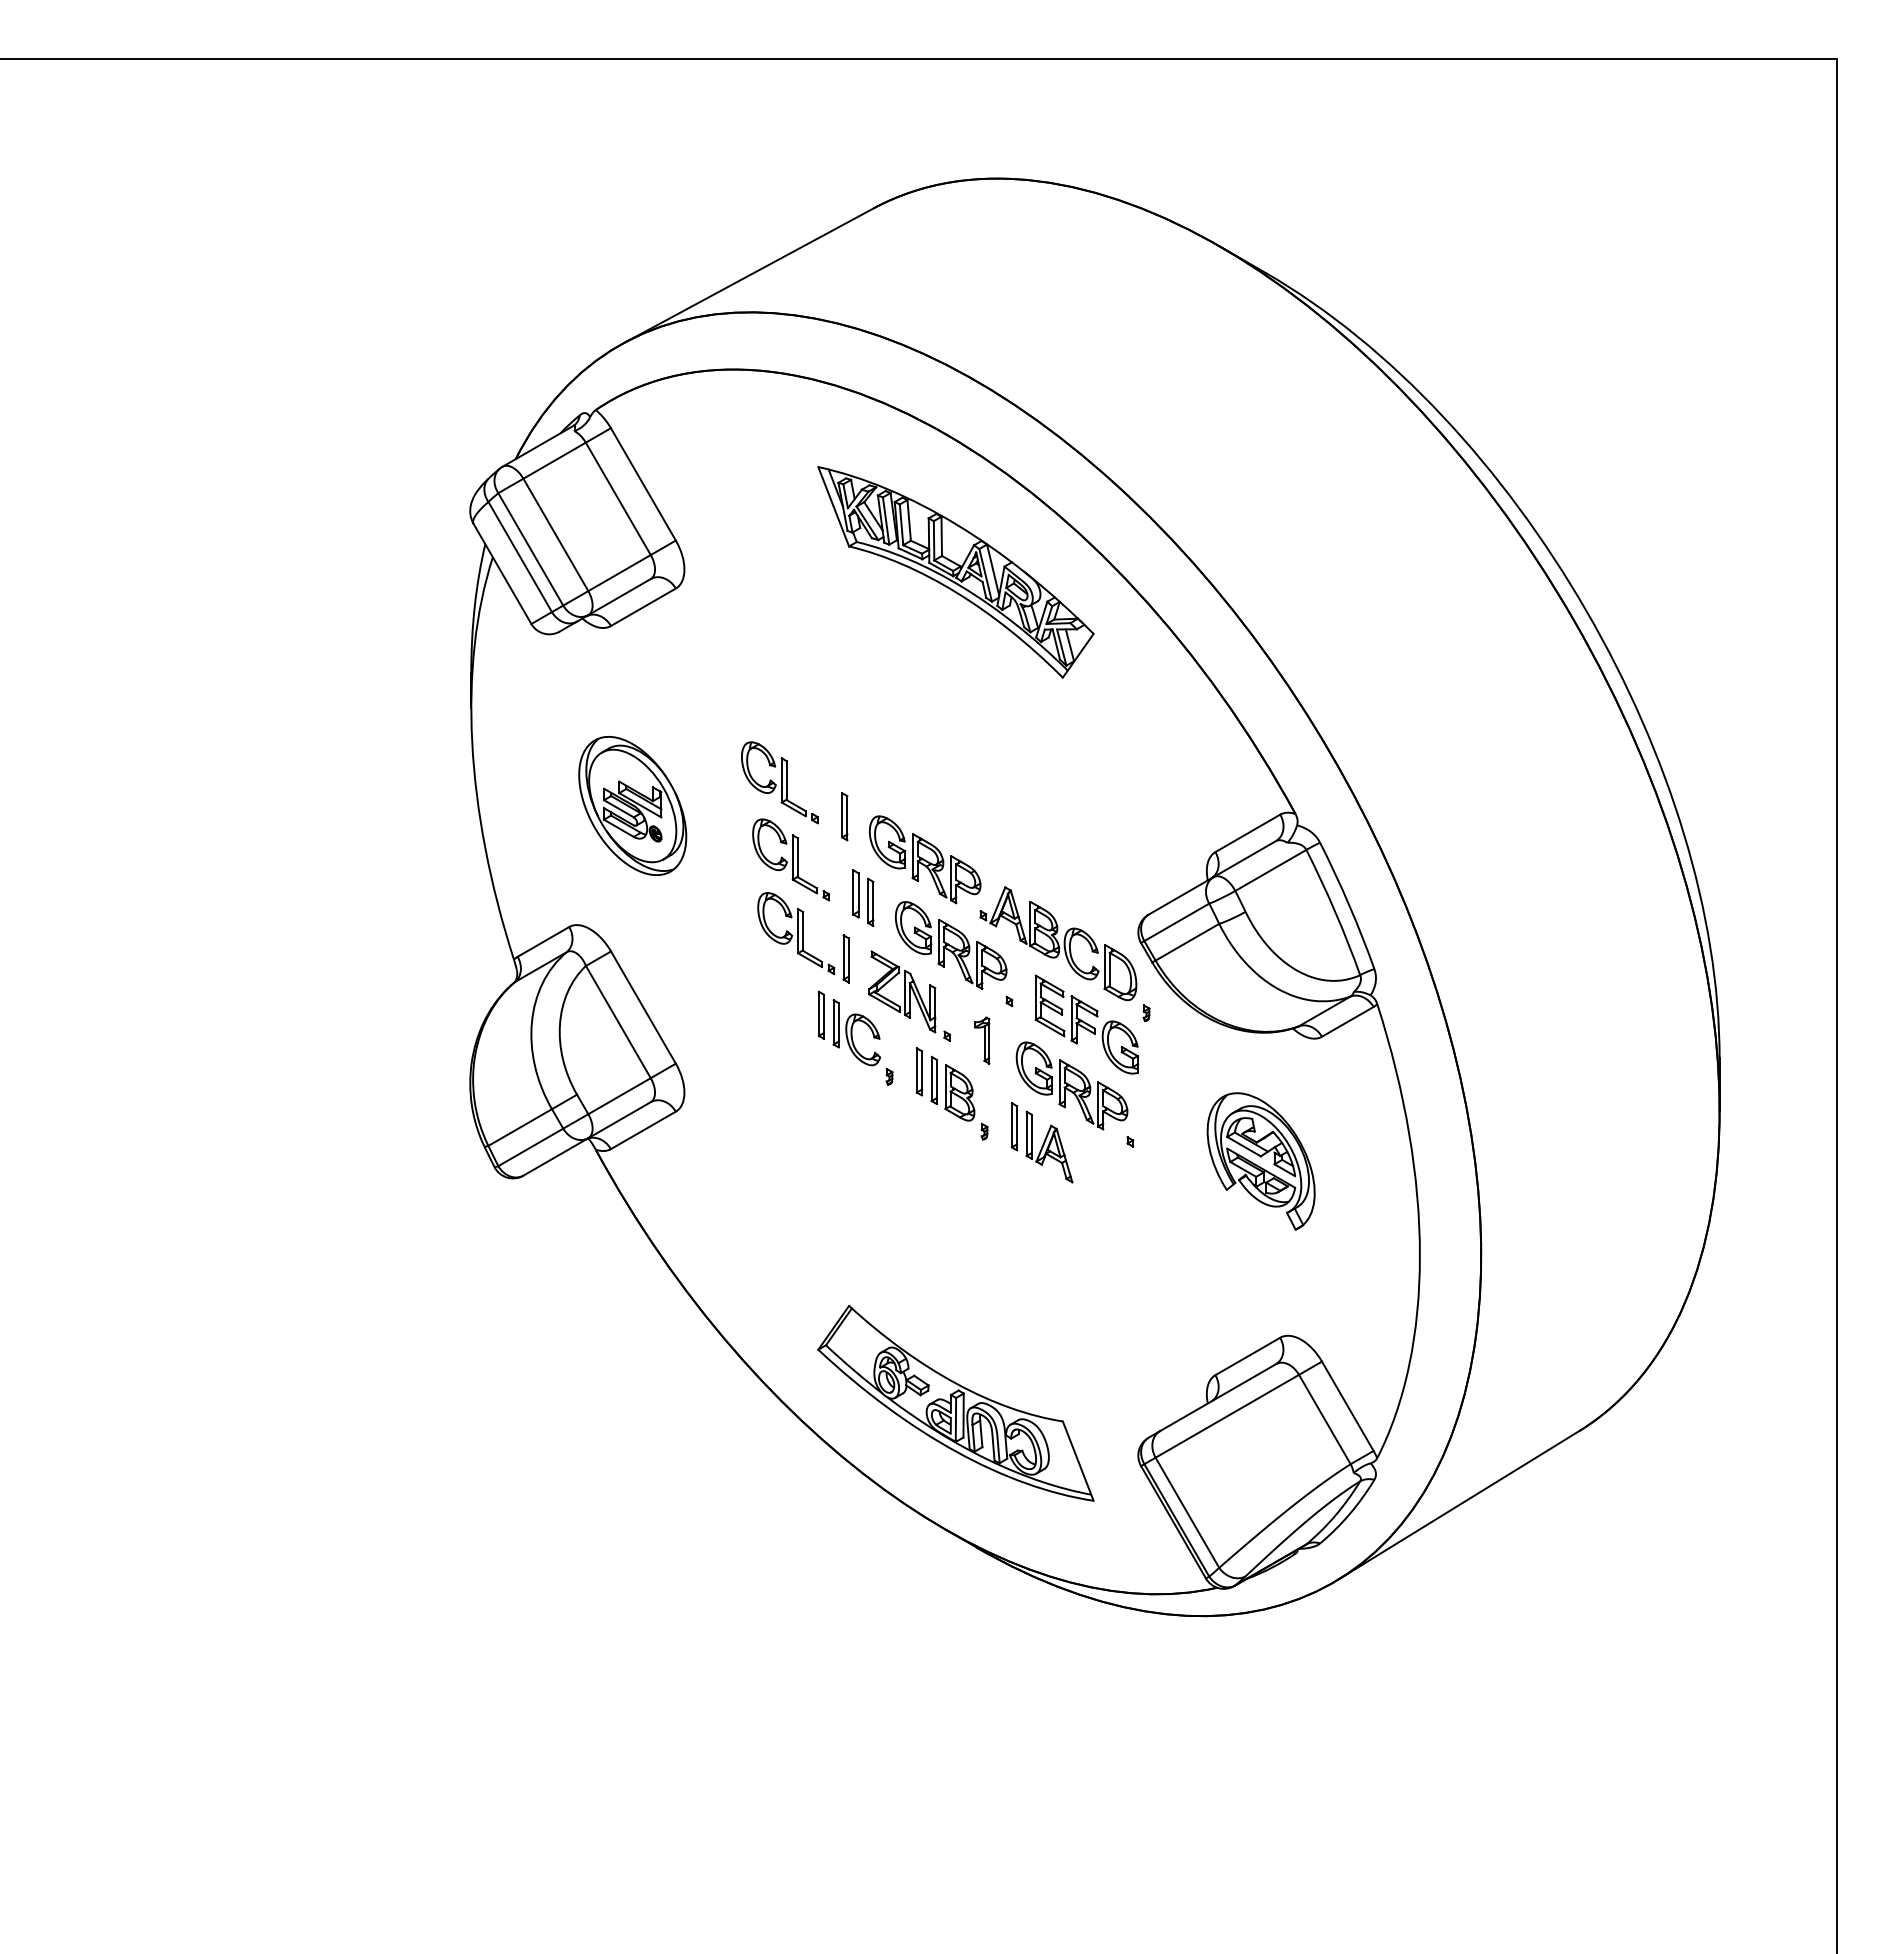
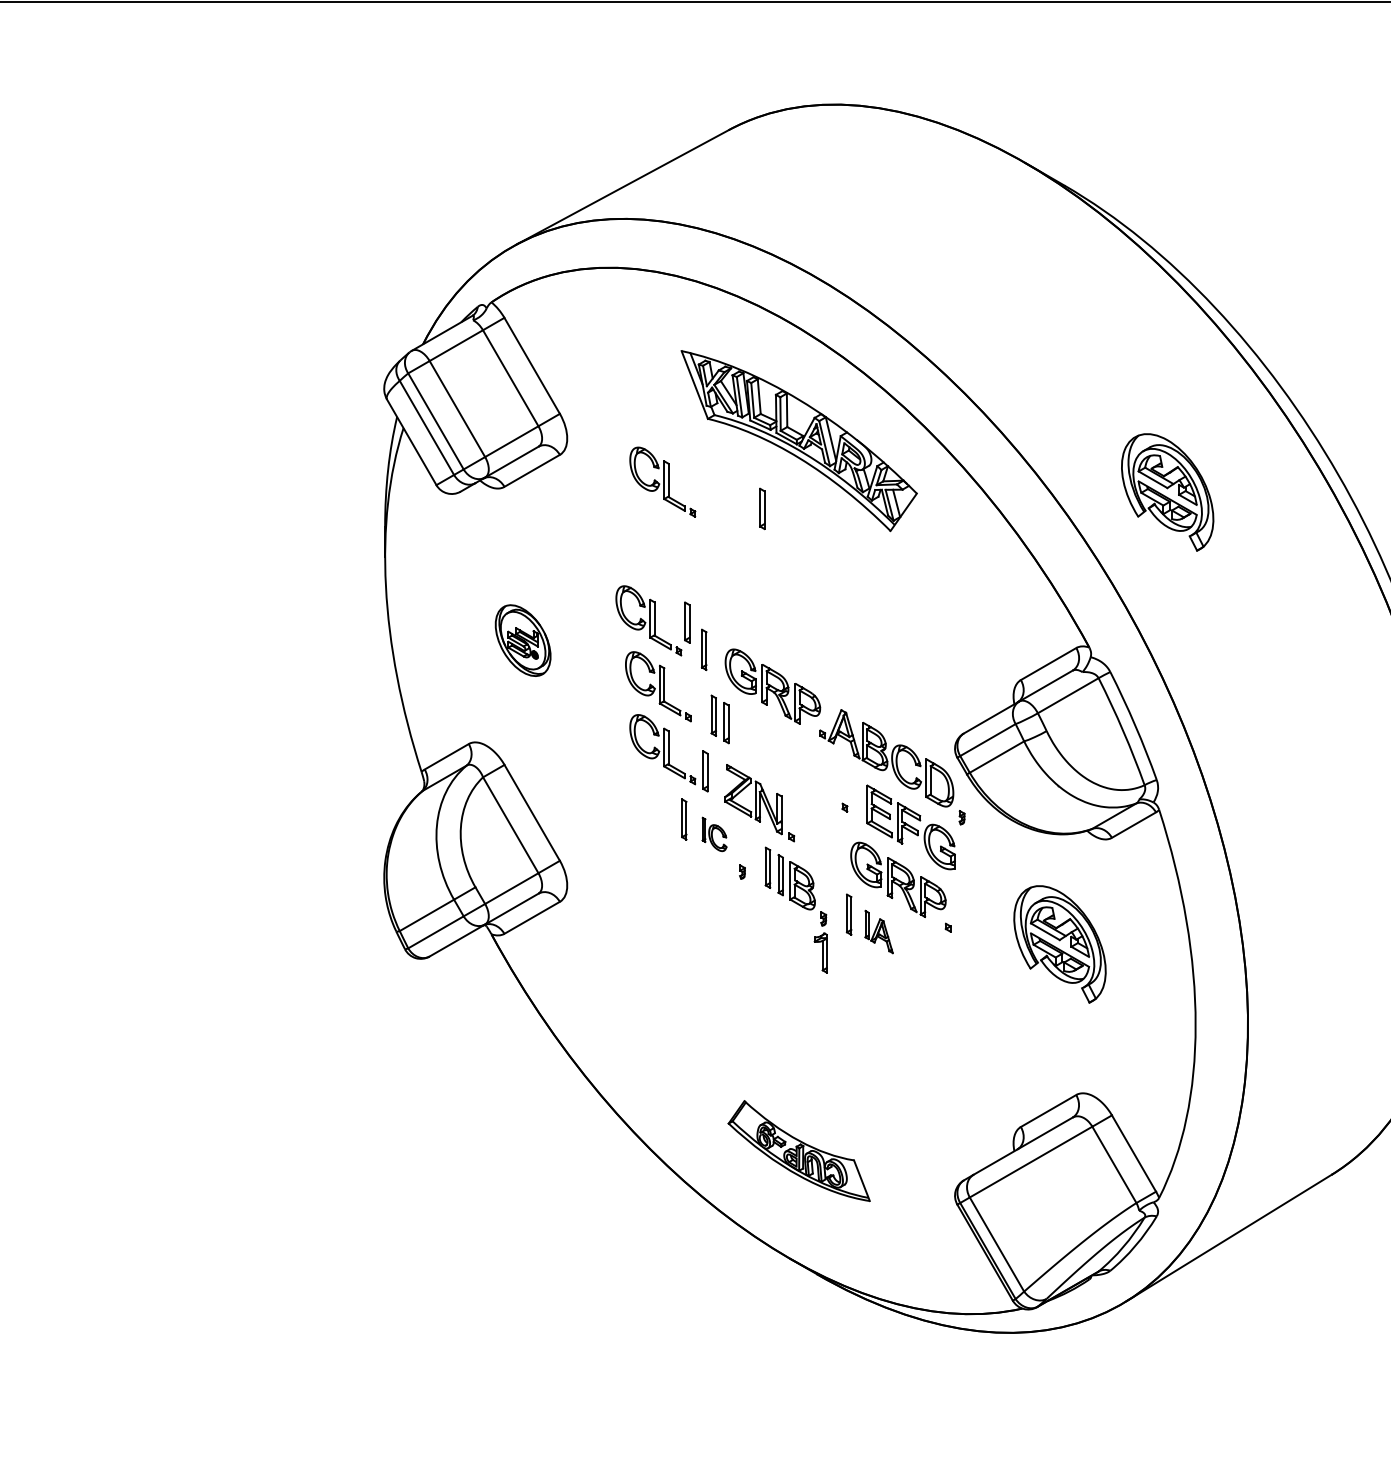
part: (796, 620) -> (662, 482), added
part: (1386, 632) -> (1167, 492), added
part: (912, 651) -> (762, 508), added
part: (824, 784) -> (686, 622), added
part: (632, 805) -> (522, 640), size x0.6
part: (951, 945) -> (795, 759), removed
part: (856, 1032) -> (714, 834), size x0.6
part: (982, 1040) -> (821, 952), moved
part: (1049, 1146) -> (879, 931), size x0.7
part: (955, 1403) -> (798, 1151), size x0.6

